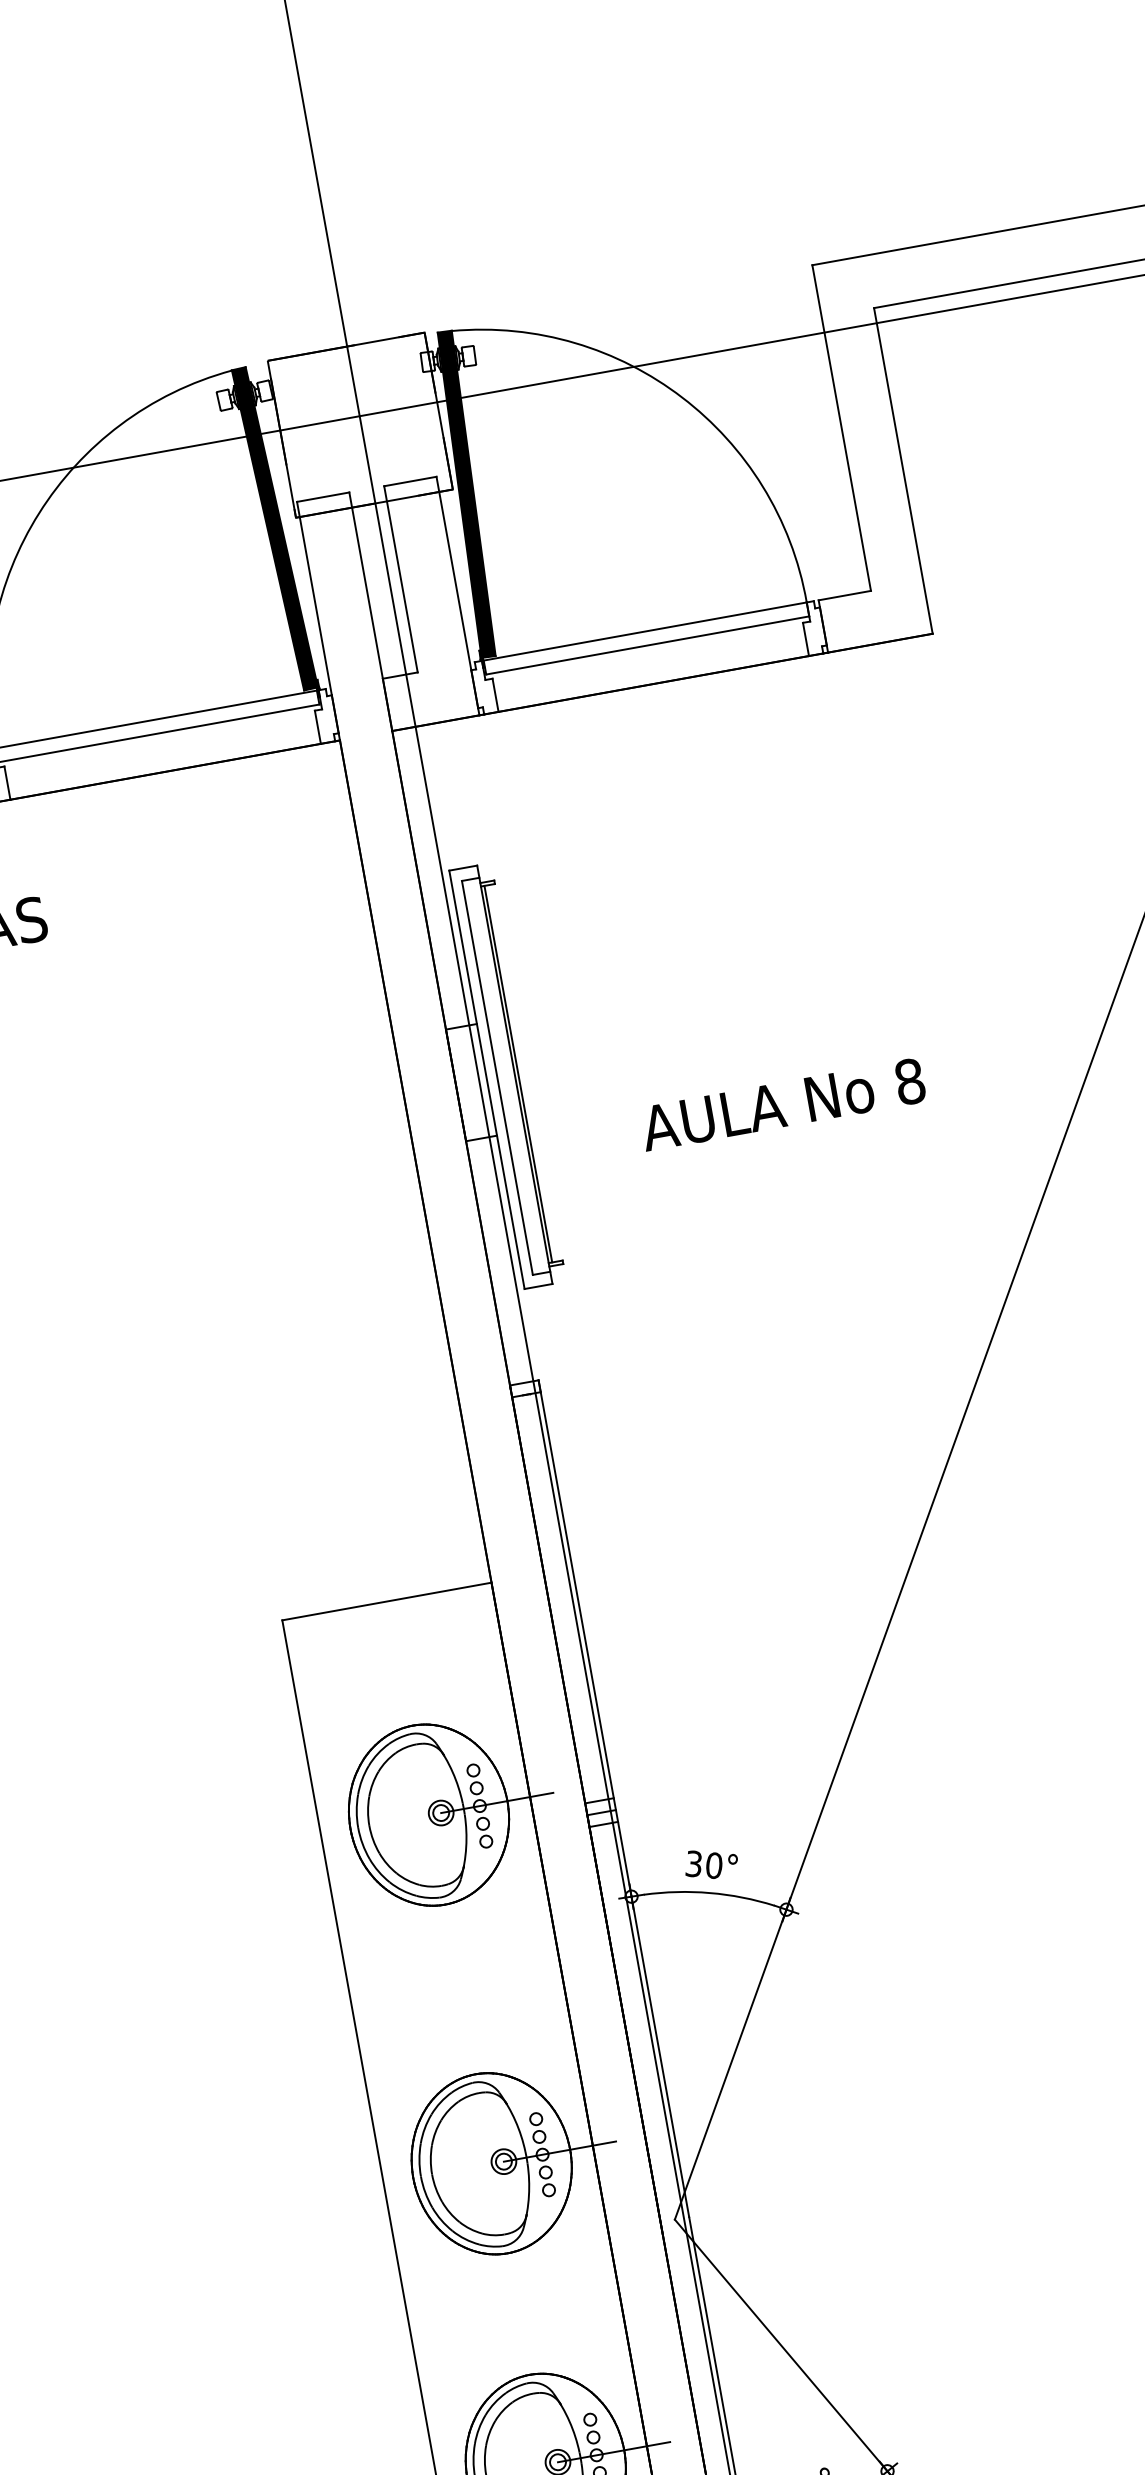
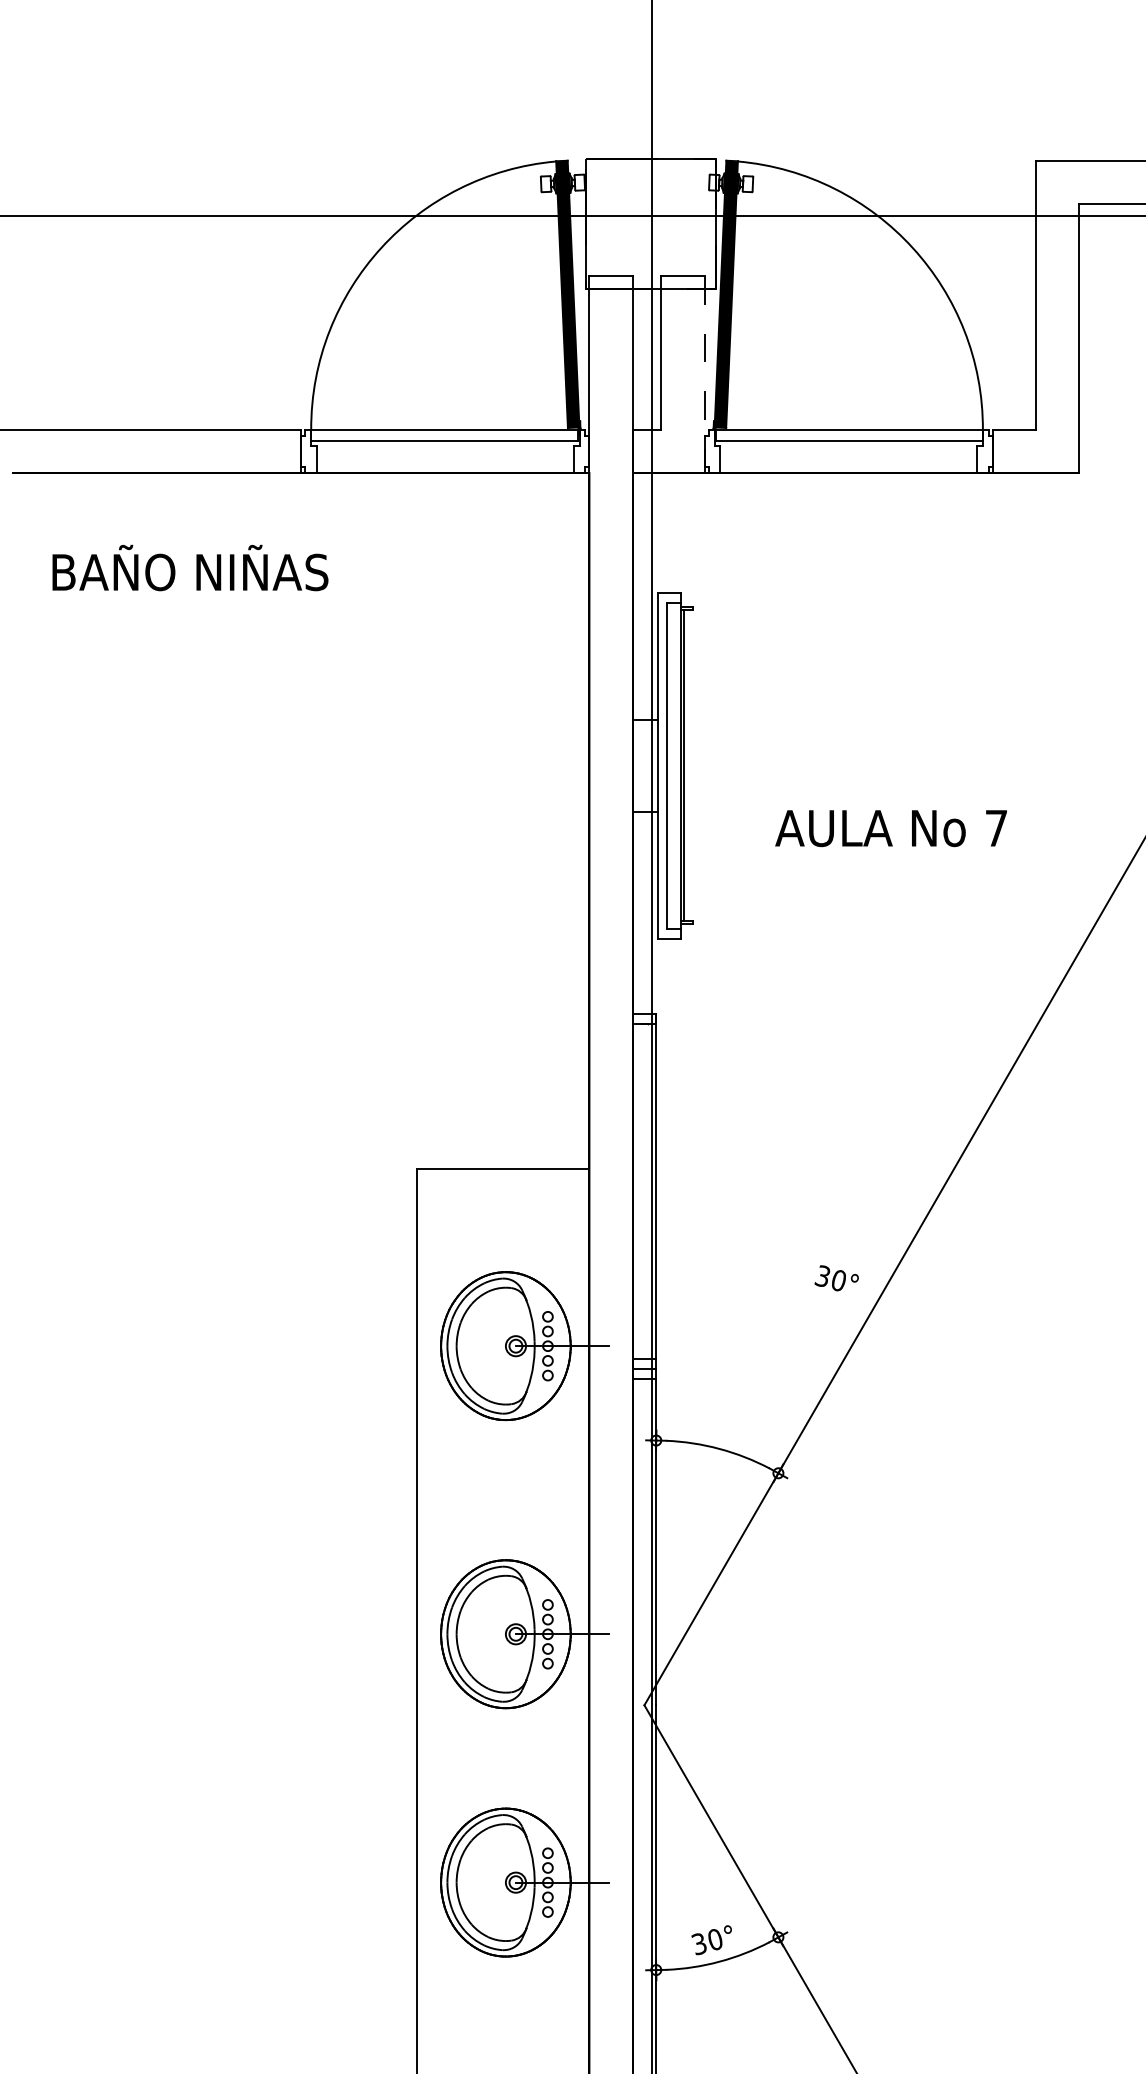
line: (457, 596) -> (704, 374), solid -> dashed
text: (909, 1081) -> (996, 828), 8 -> 7
text: (710, 1863) -> (836, 1278), moved

